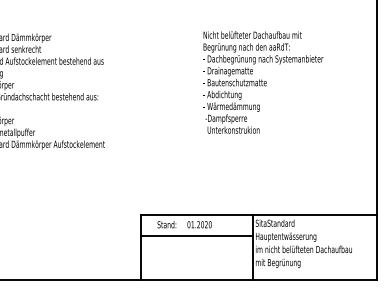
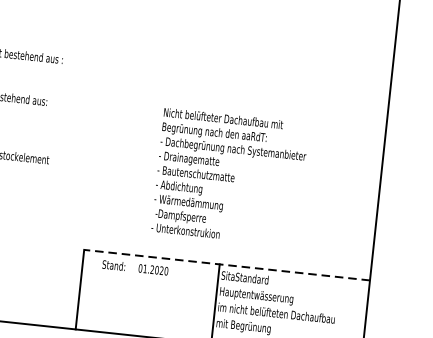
text: (263, 82) -> (230, 177), moved
line: (259, 214) -> (227, 265), solid -> dashed
line: (197, 236) -> (149, 283), removed

